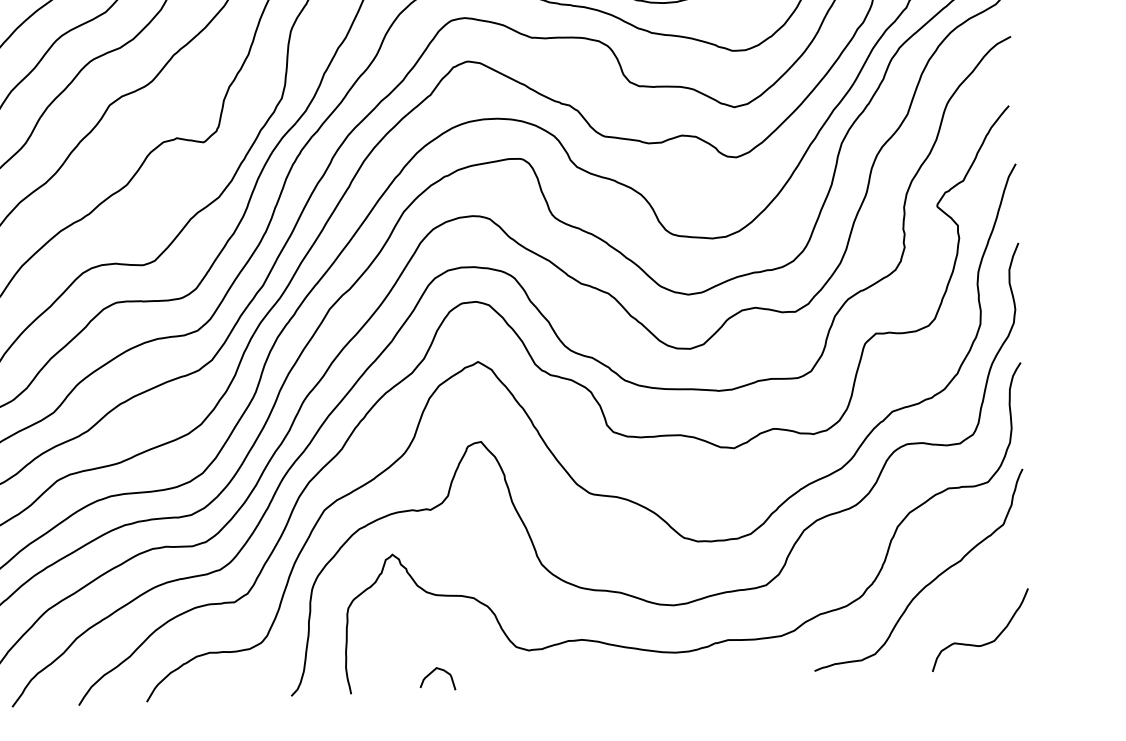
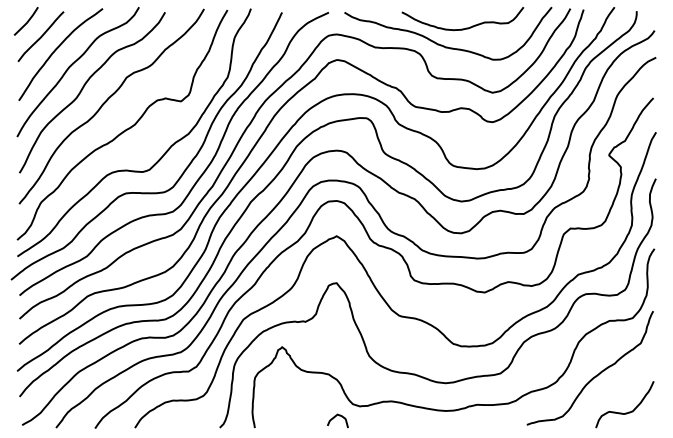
curve: (433, 673) -> (335, 417), moved

